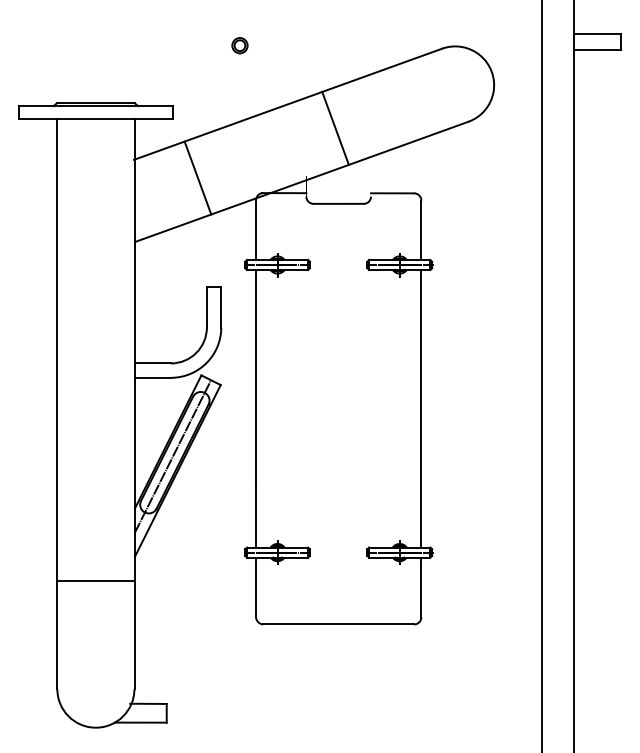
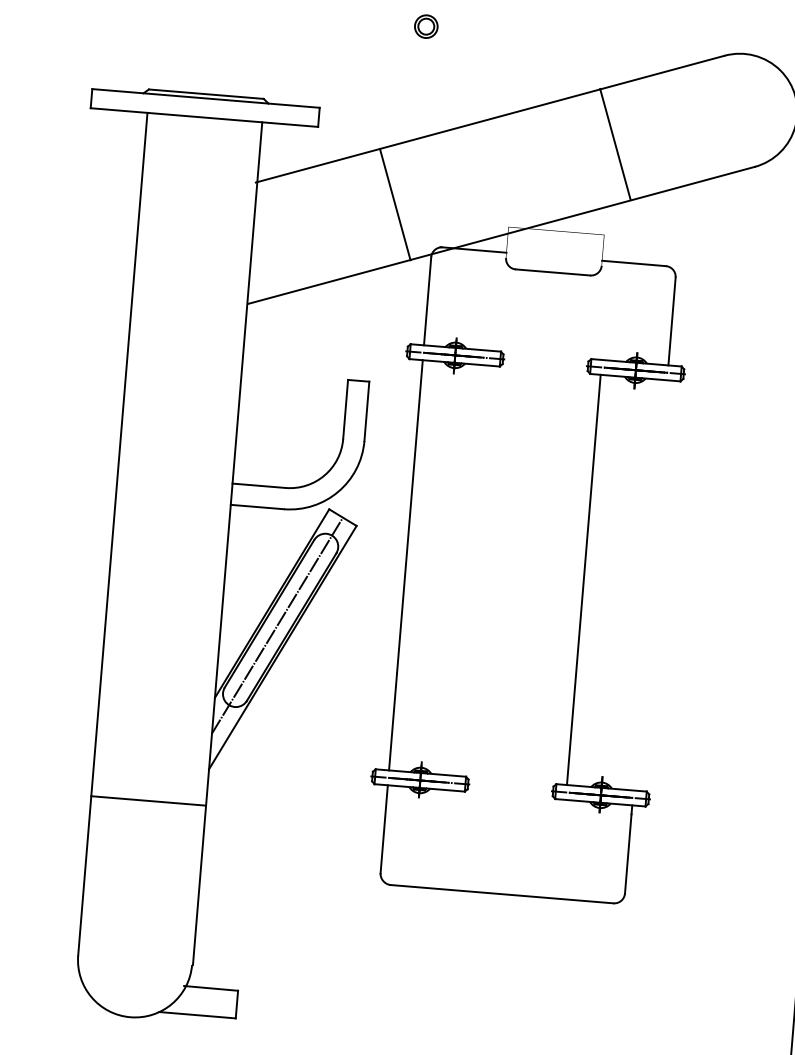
line: (335, 127) -> (615, 143), moved
line: (197, 177) -> (394, 203), moved
line: (421, 408) -> (584, 579), moved

